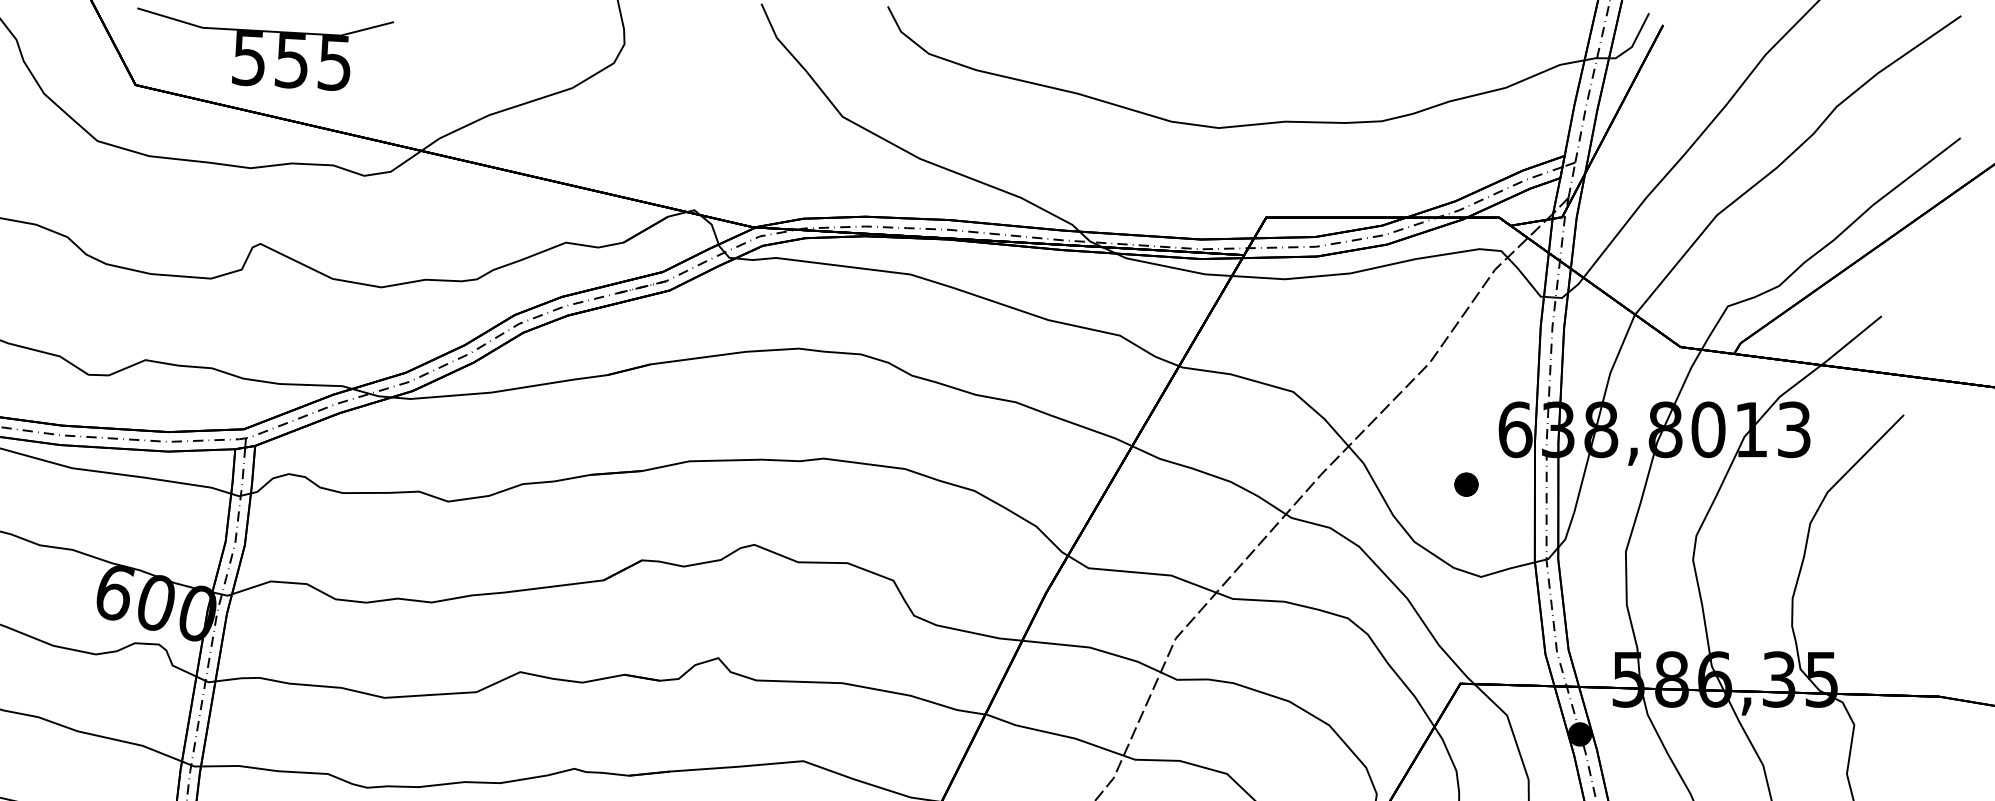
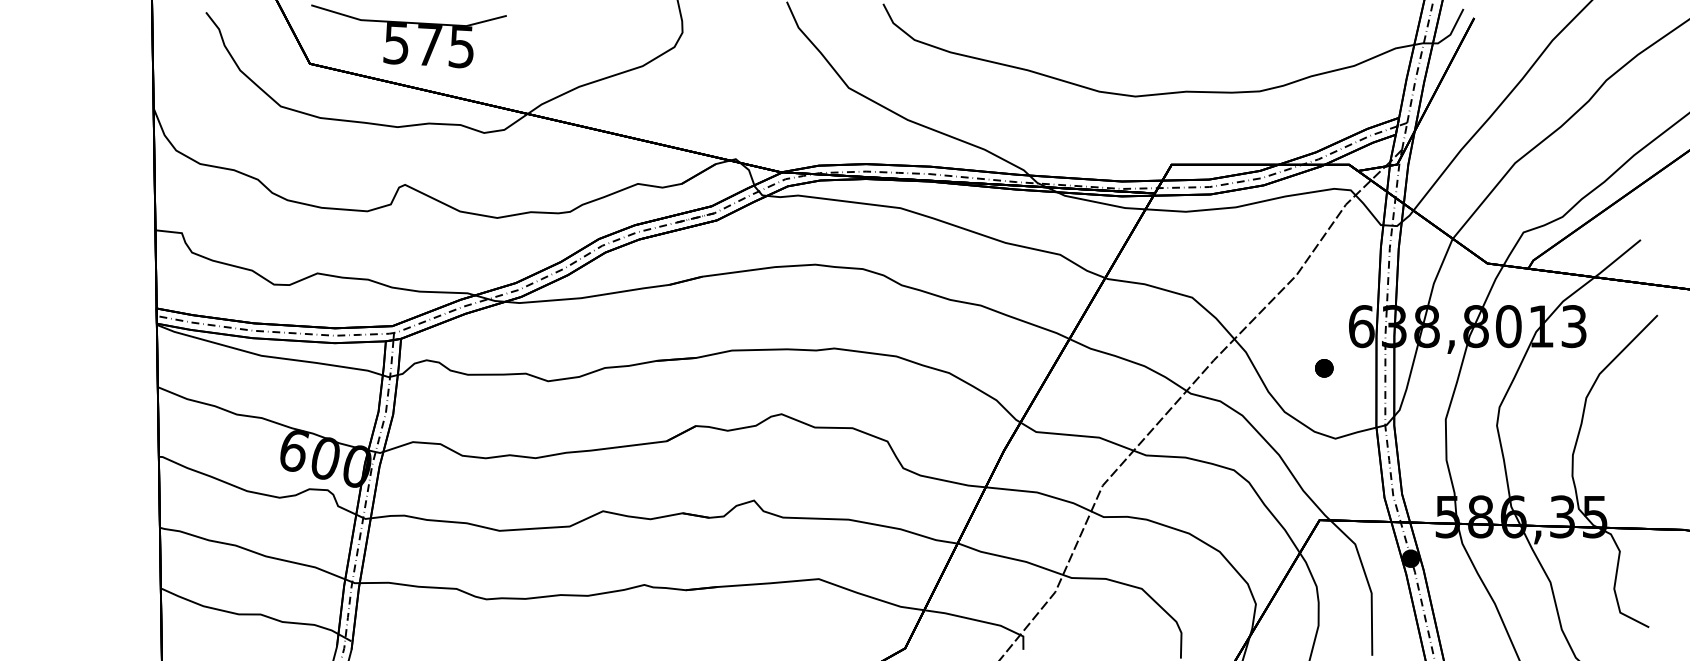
text: (292, 61) -> (429, 45), 555 -> 575

